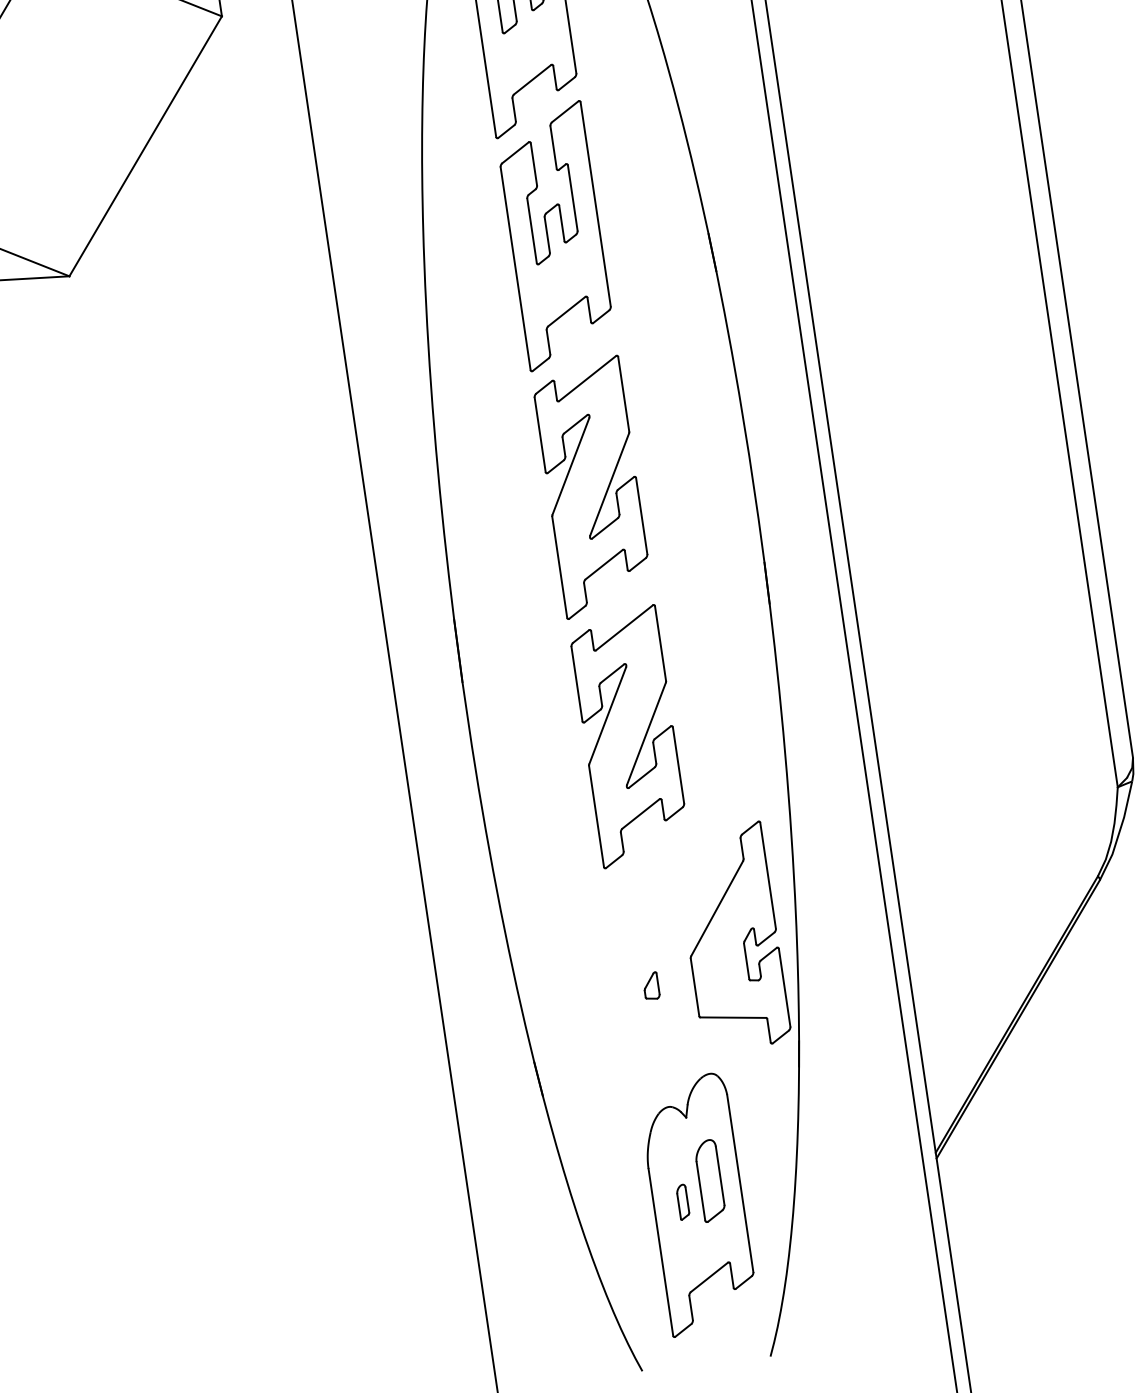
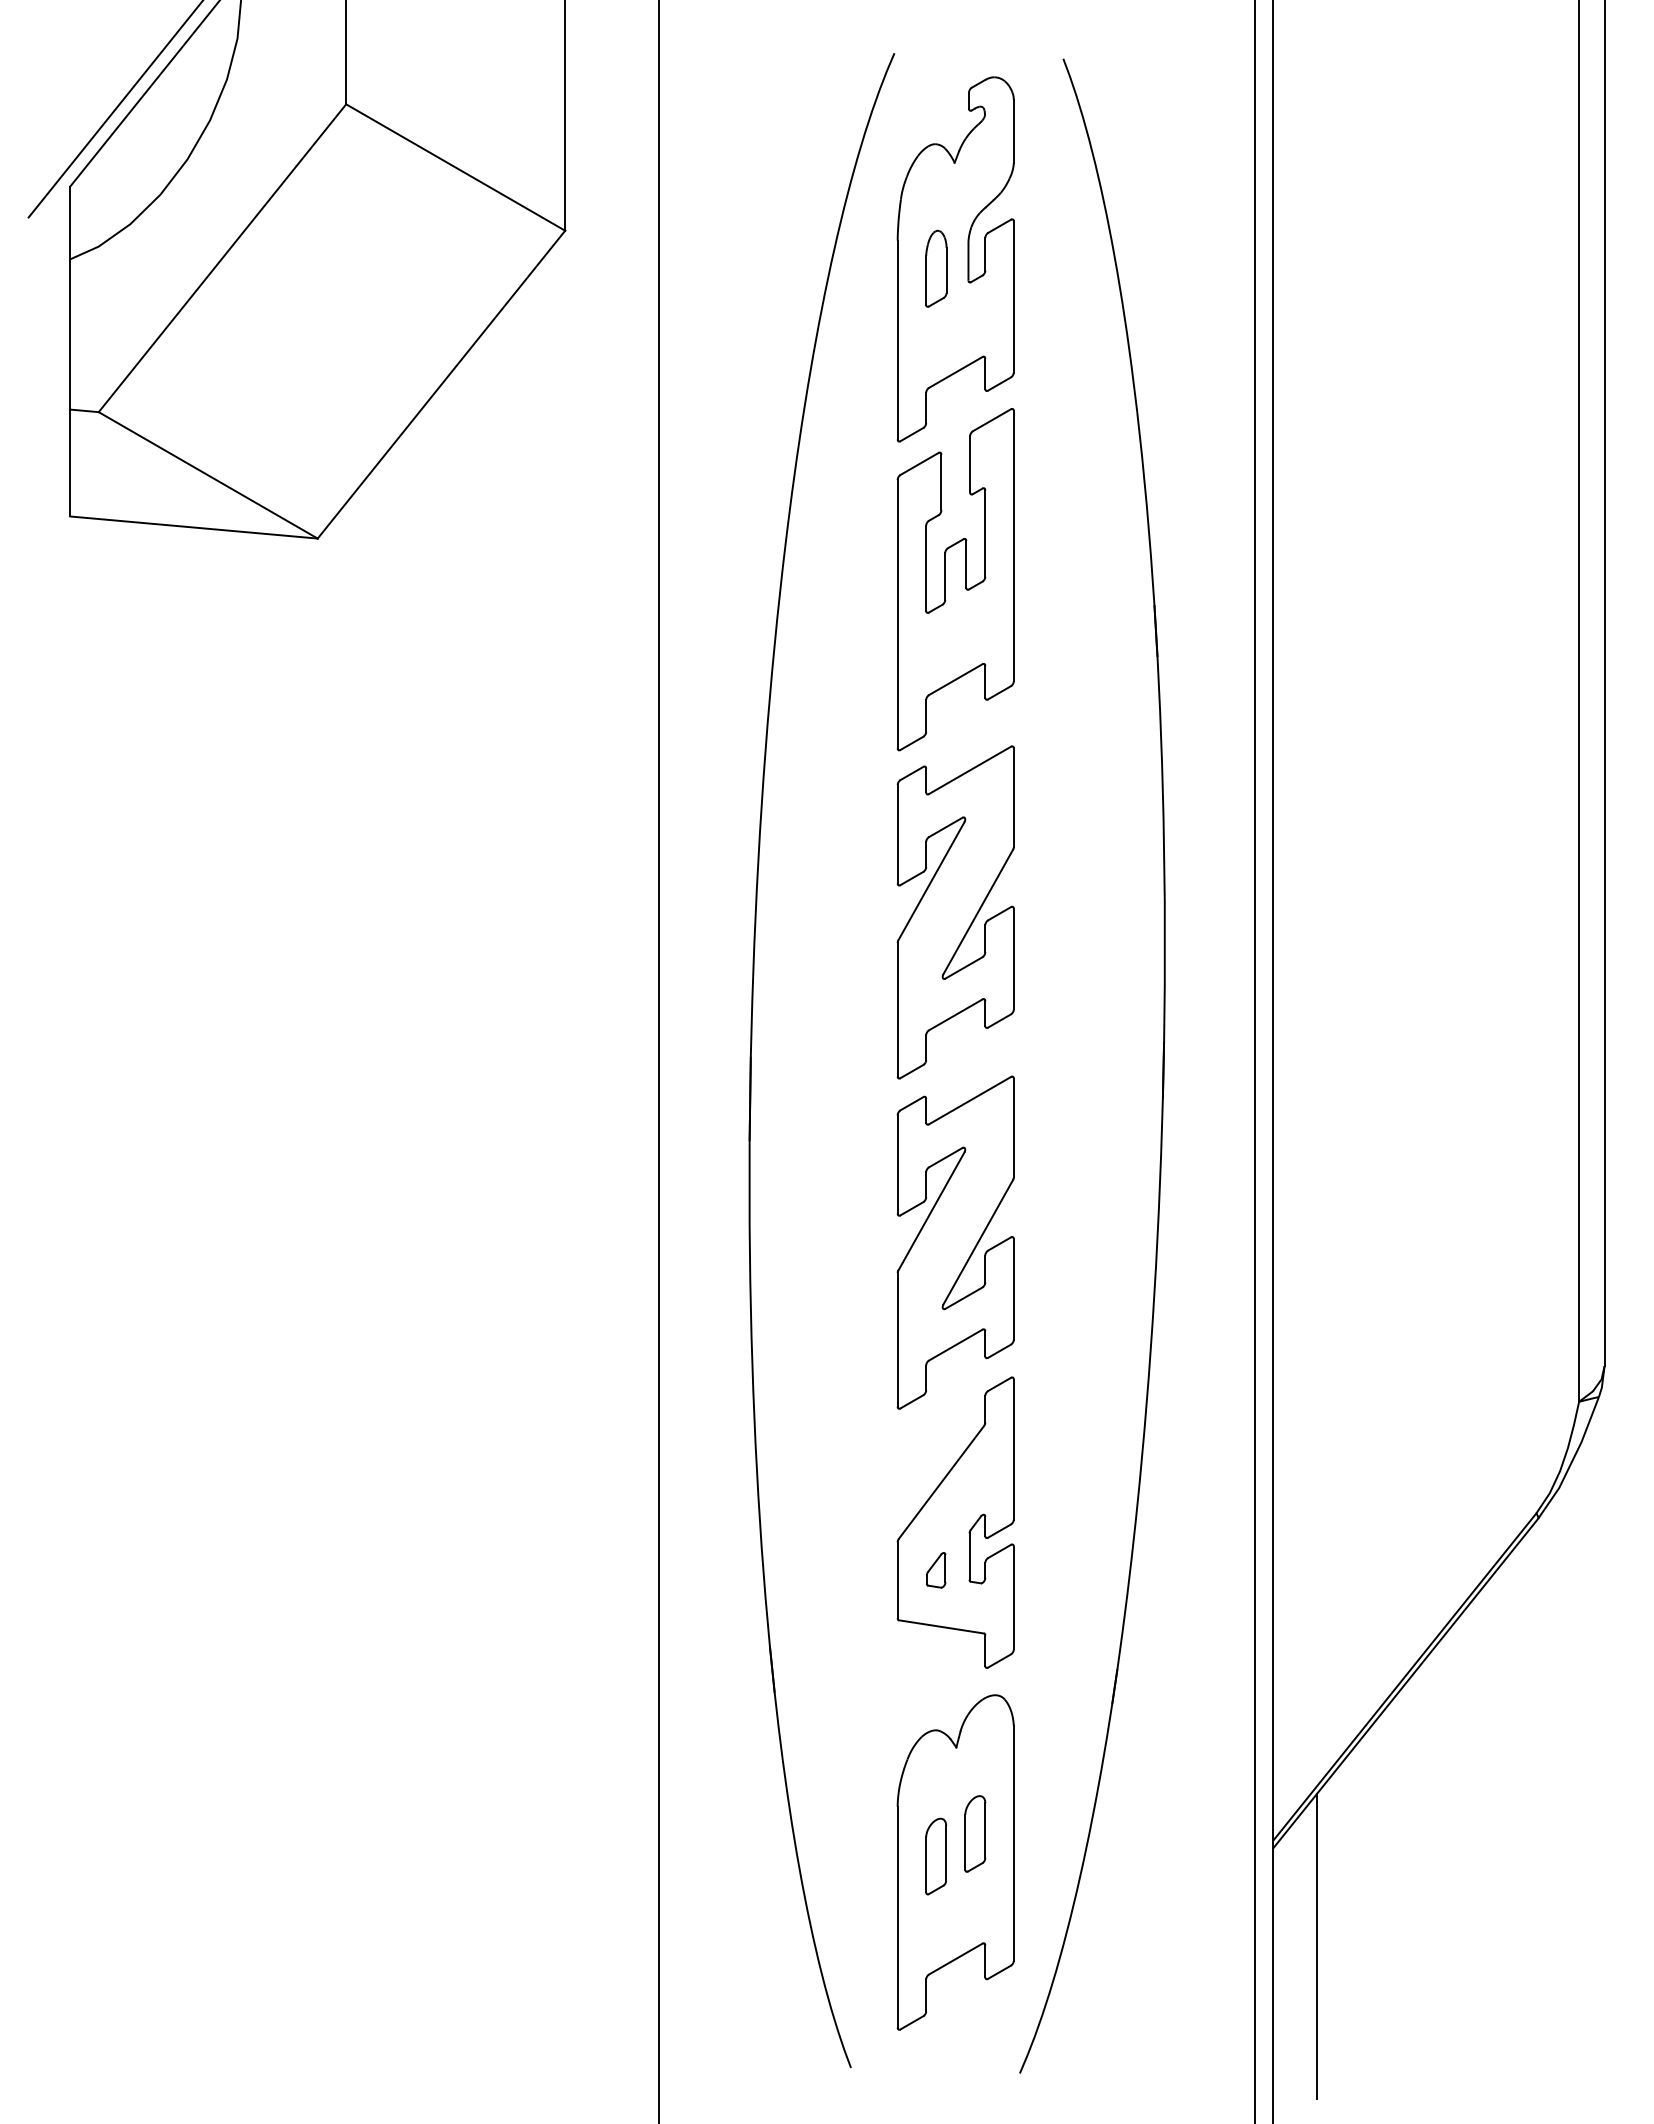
part: (732, 937) -> (955, 1522), moved
part: (710, 1180) -> (975, 1833), size x0.71
part: (682, 1202) -> (935, 1856), size x1.67
line: (980, 1226) -> (1317, 1945), added

